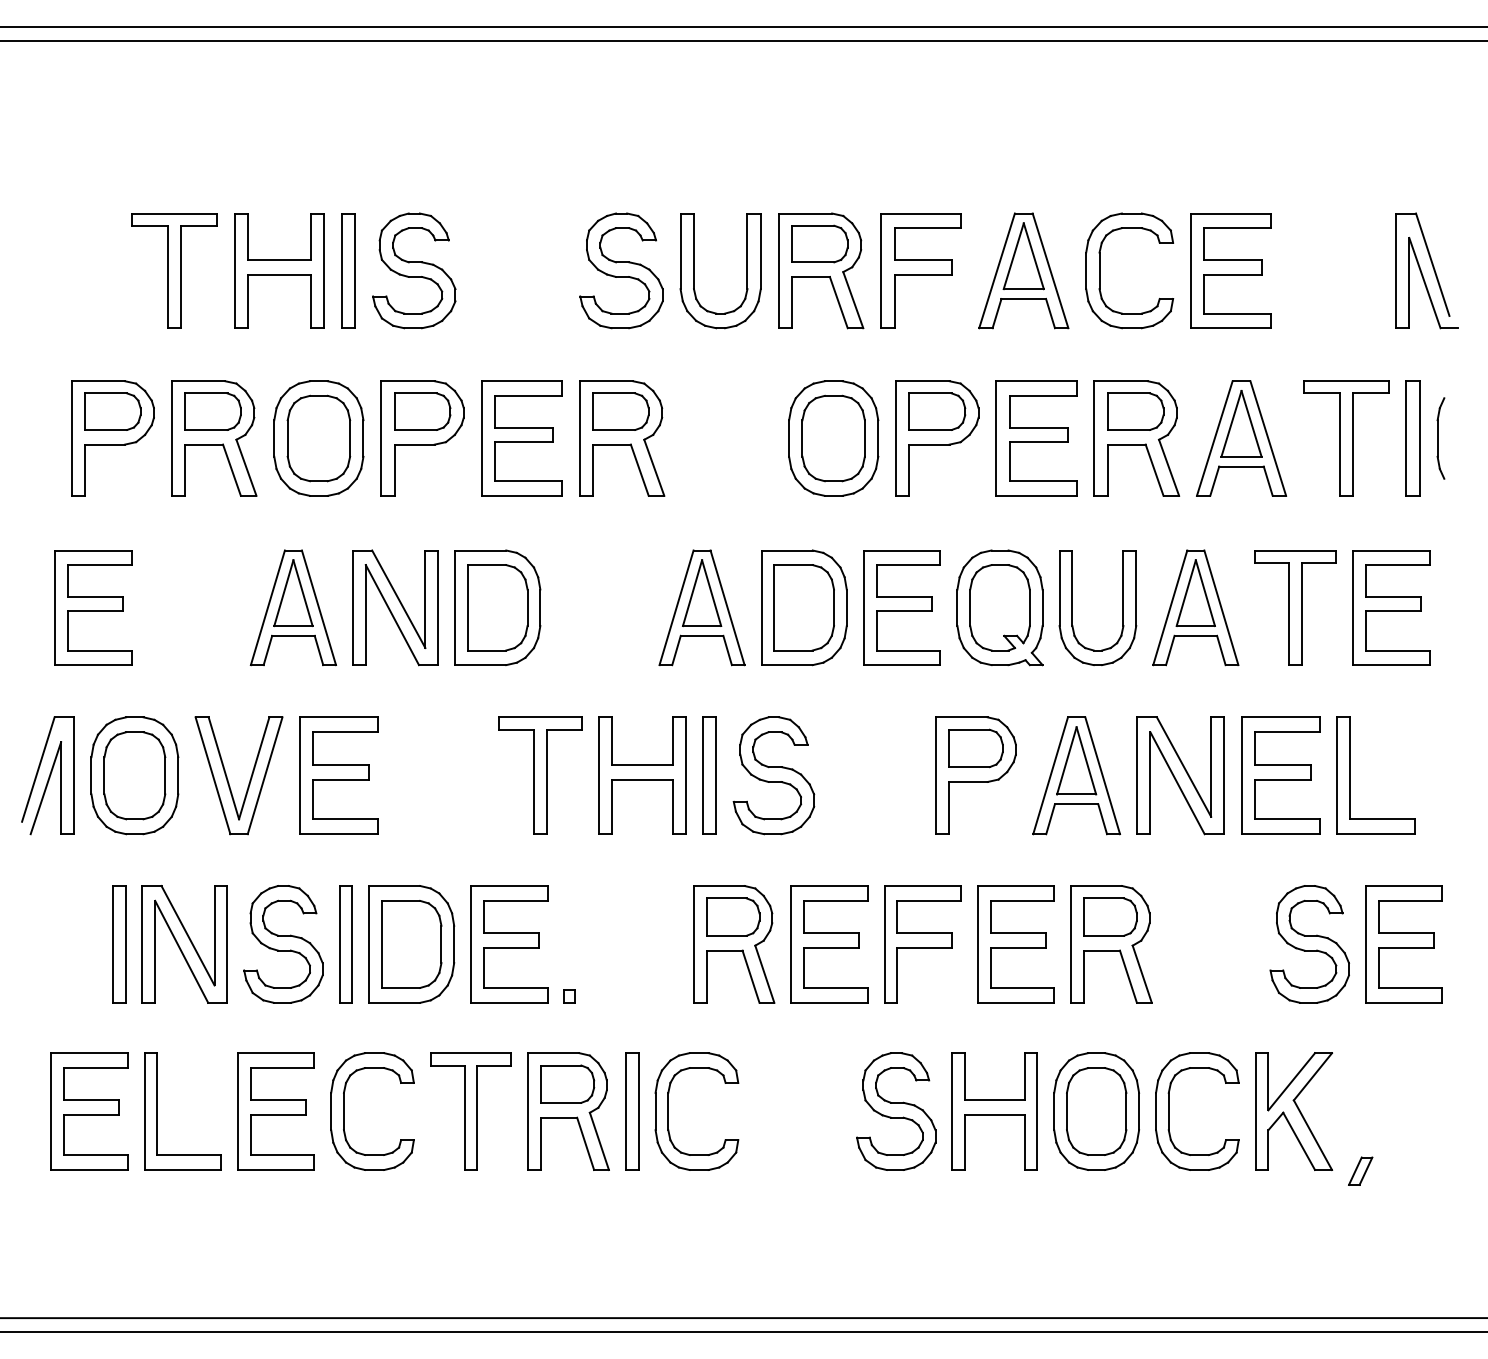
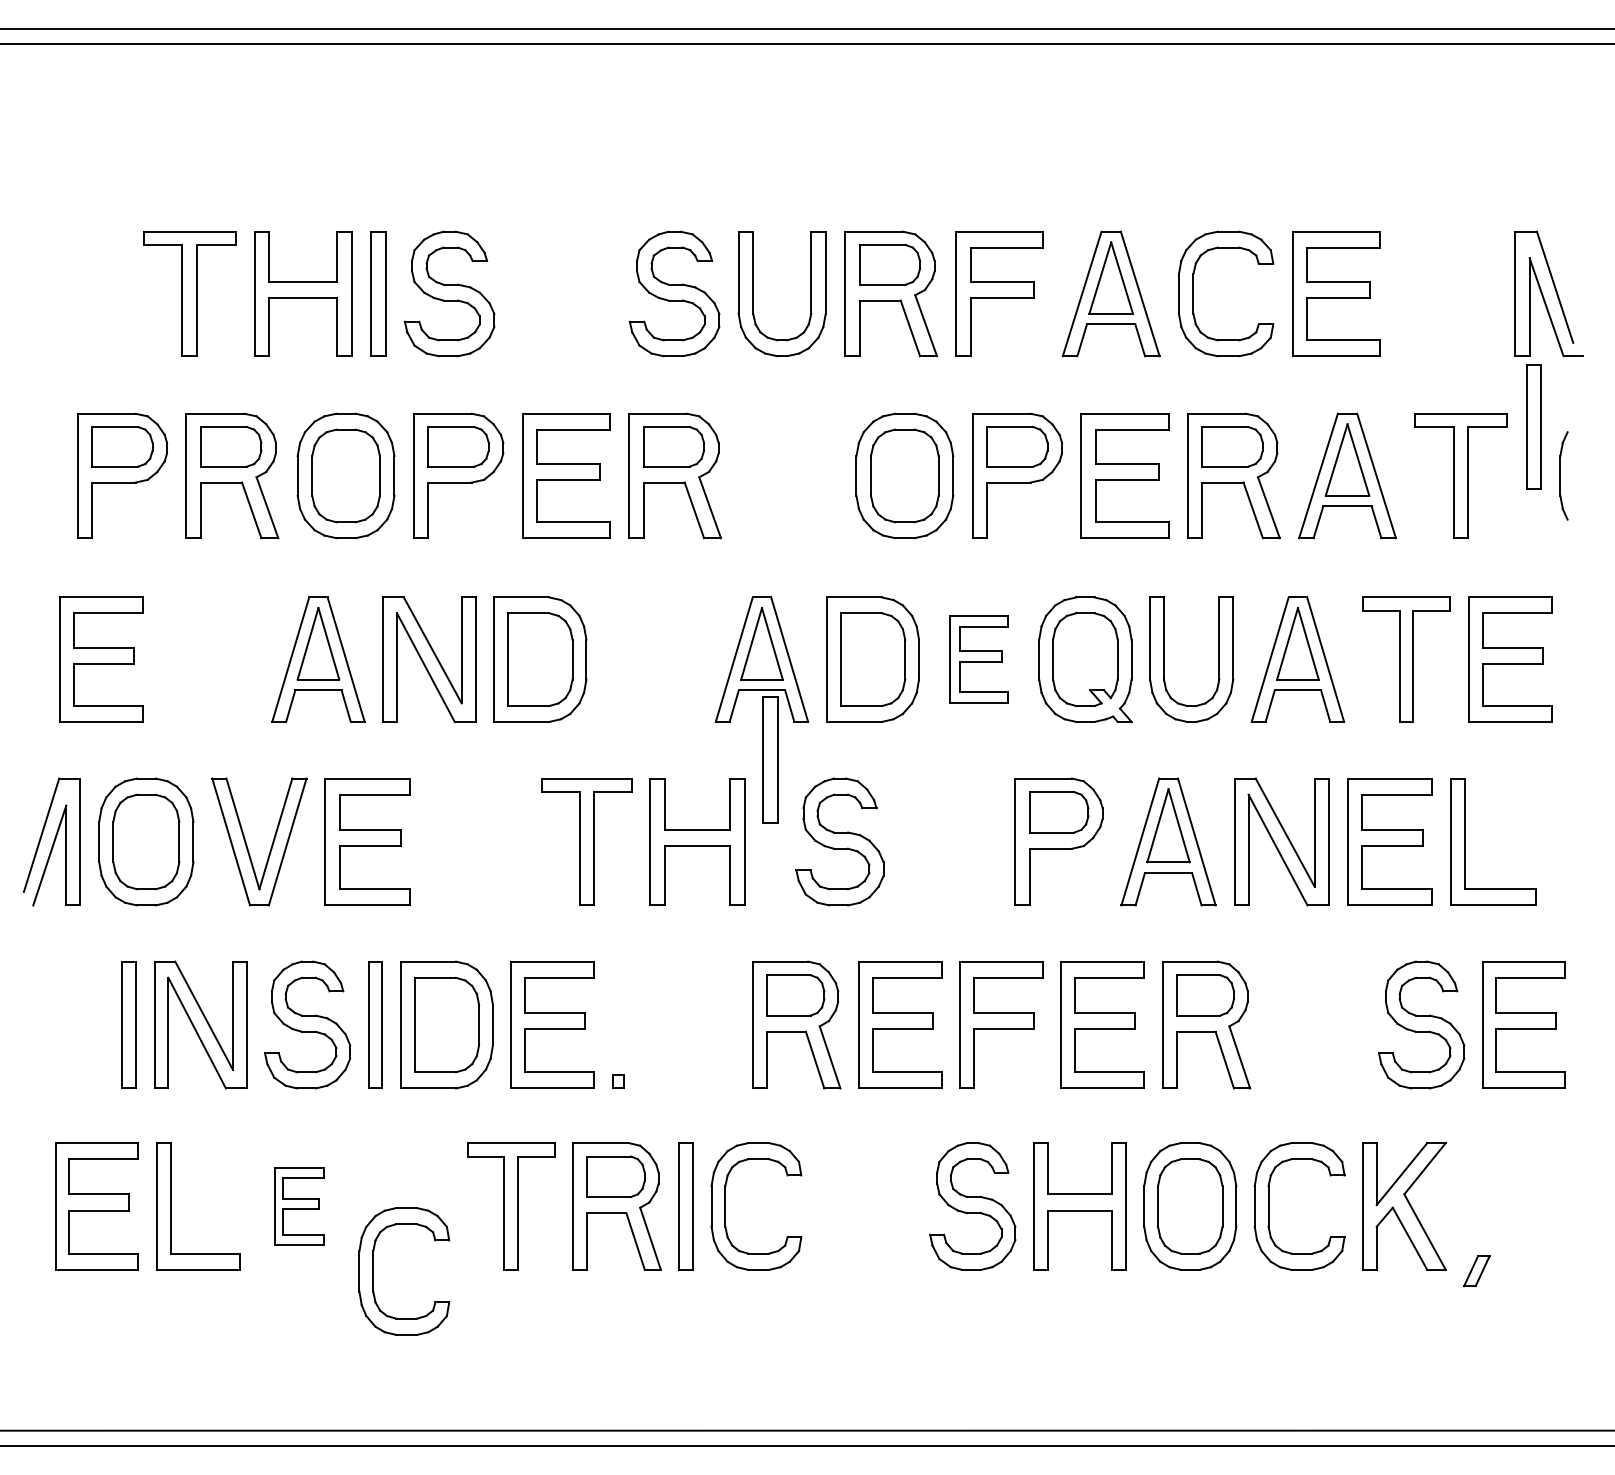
part: (1412, 438) -> (1533, 426), moved
part: (902, 607) -> (979, 659), size x0.7
part: (709, 775) -> (770, 759), moved
part: (275, 1111) -> (299, 1206), size x0.6
part: (344, 1111) -> (373, 1271), moved

